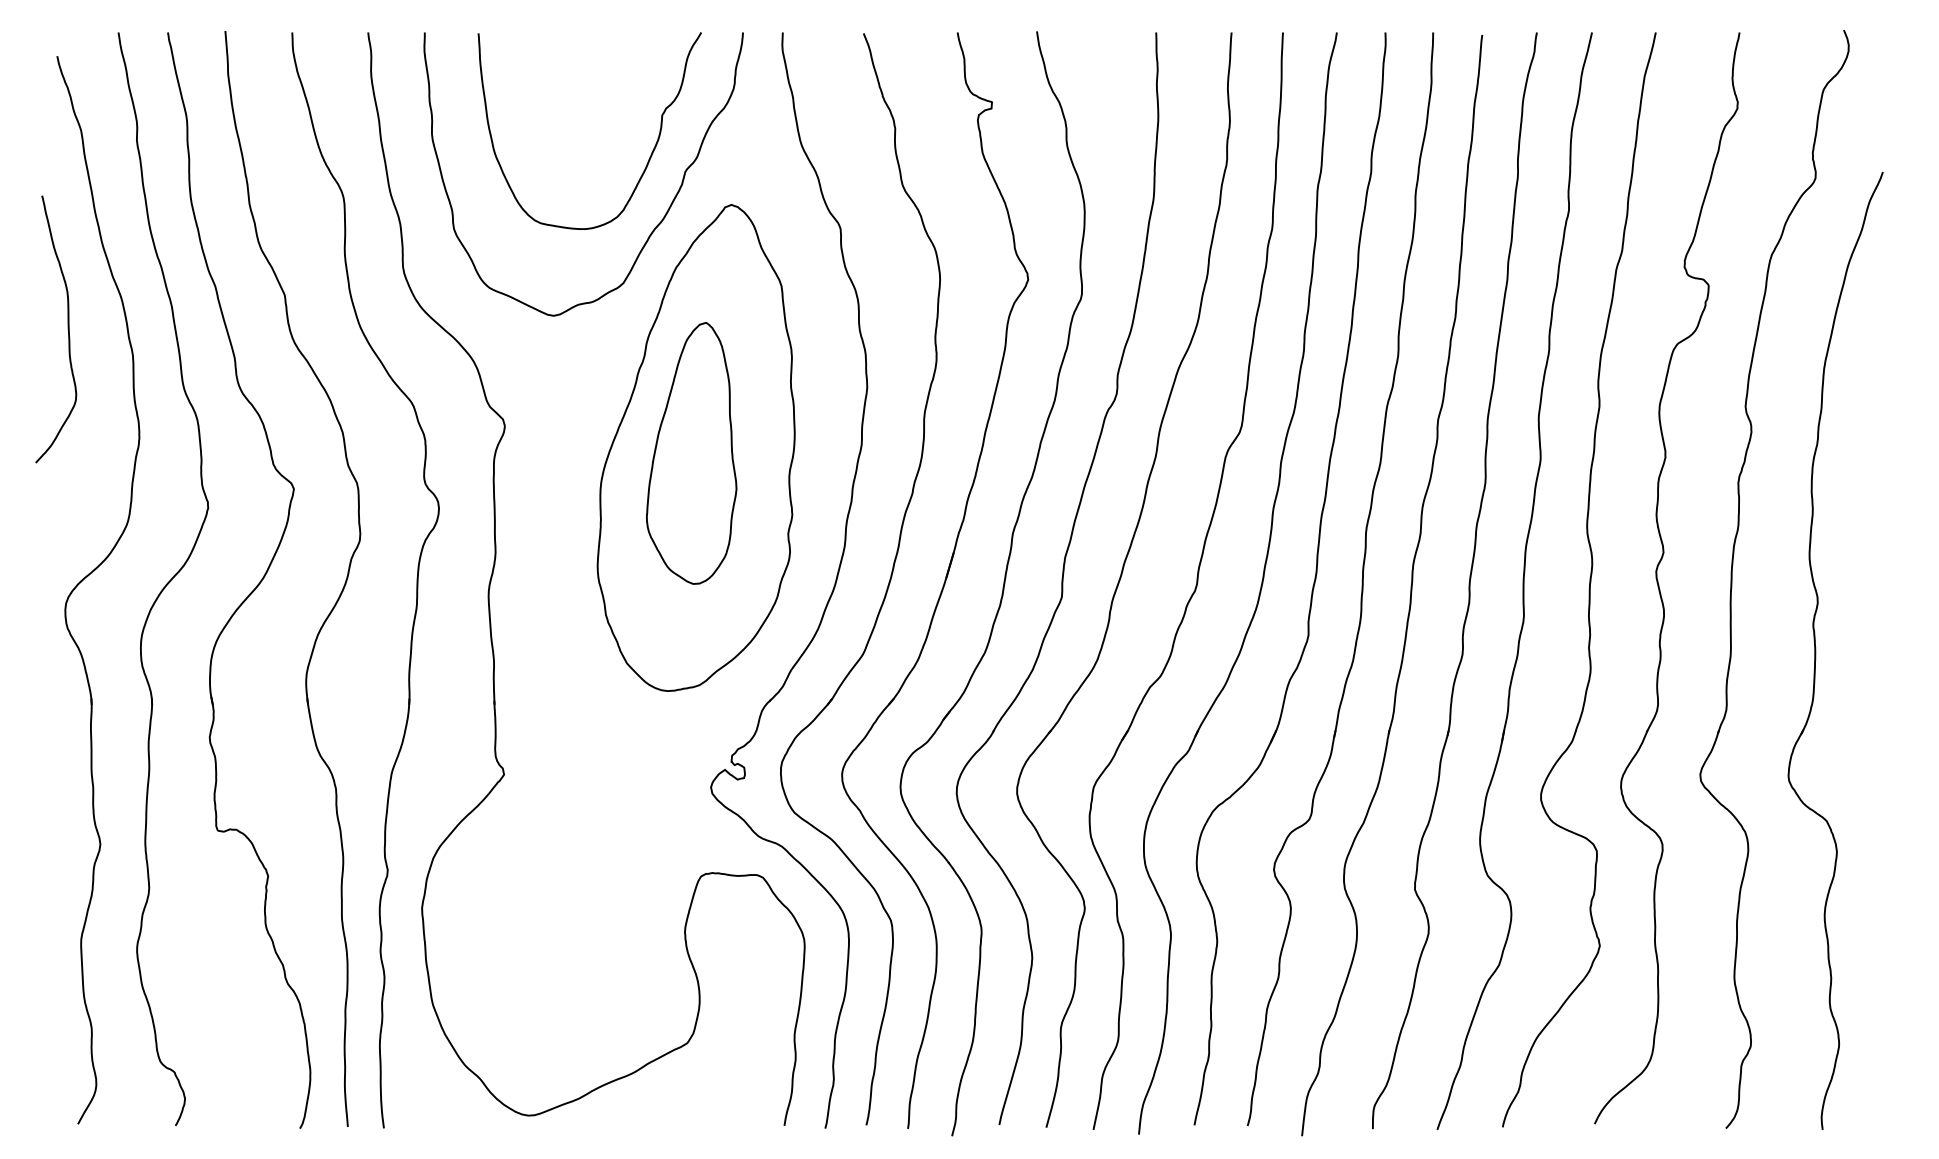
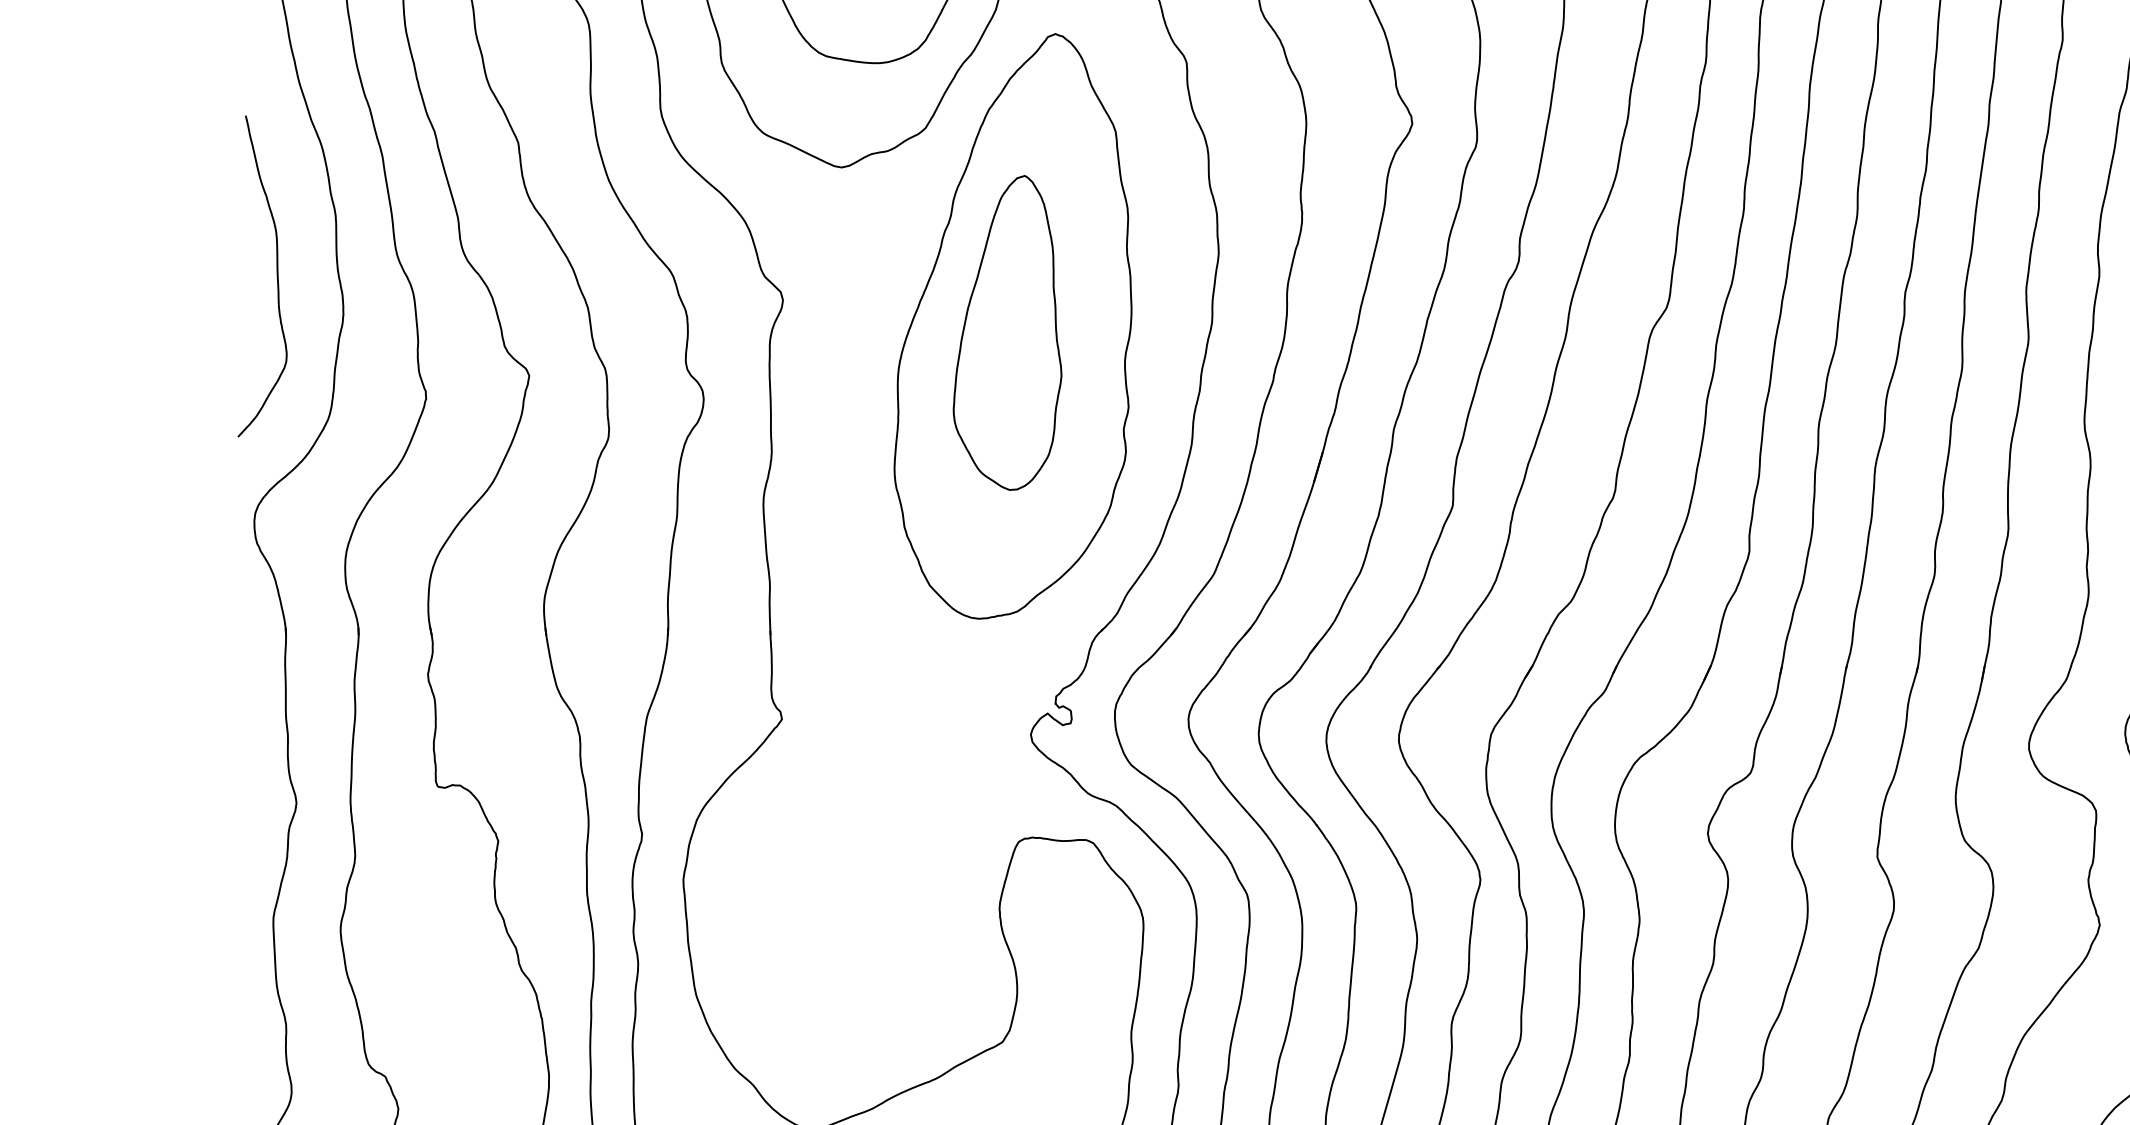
curve: (67, 329) -> (276, 276), moved

